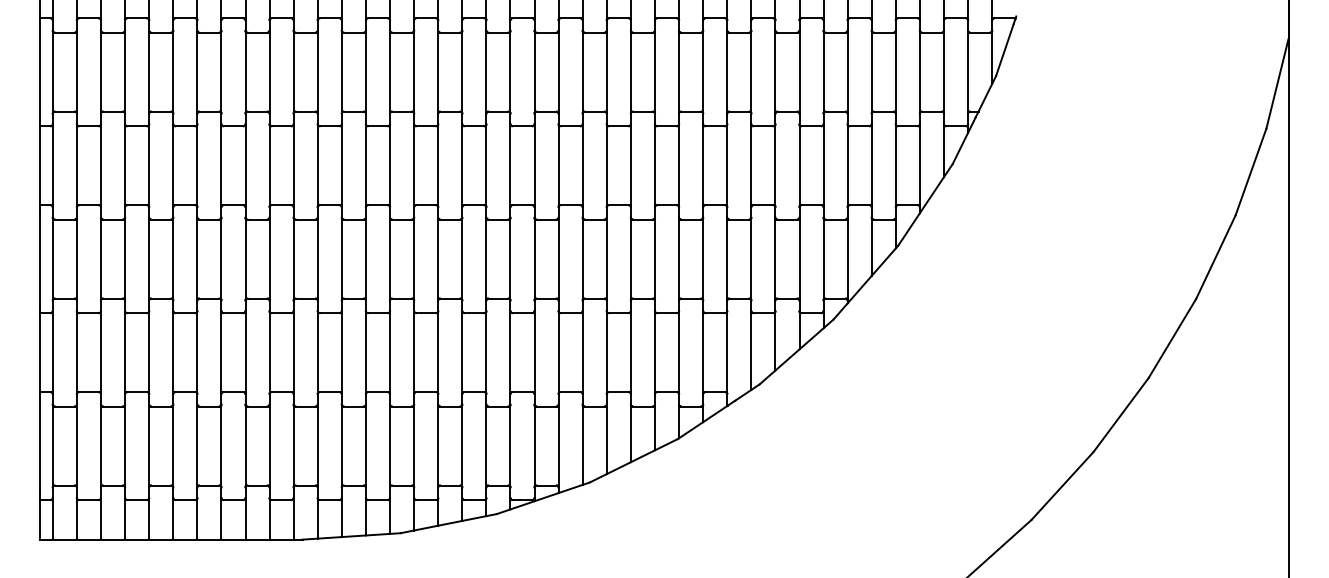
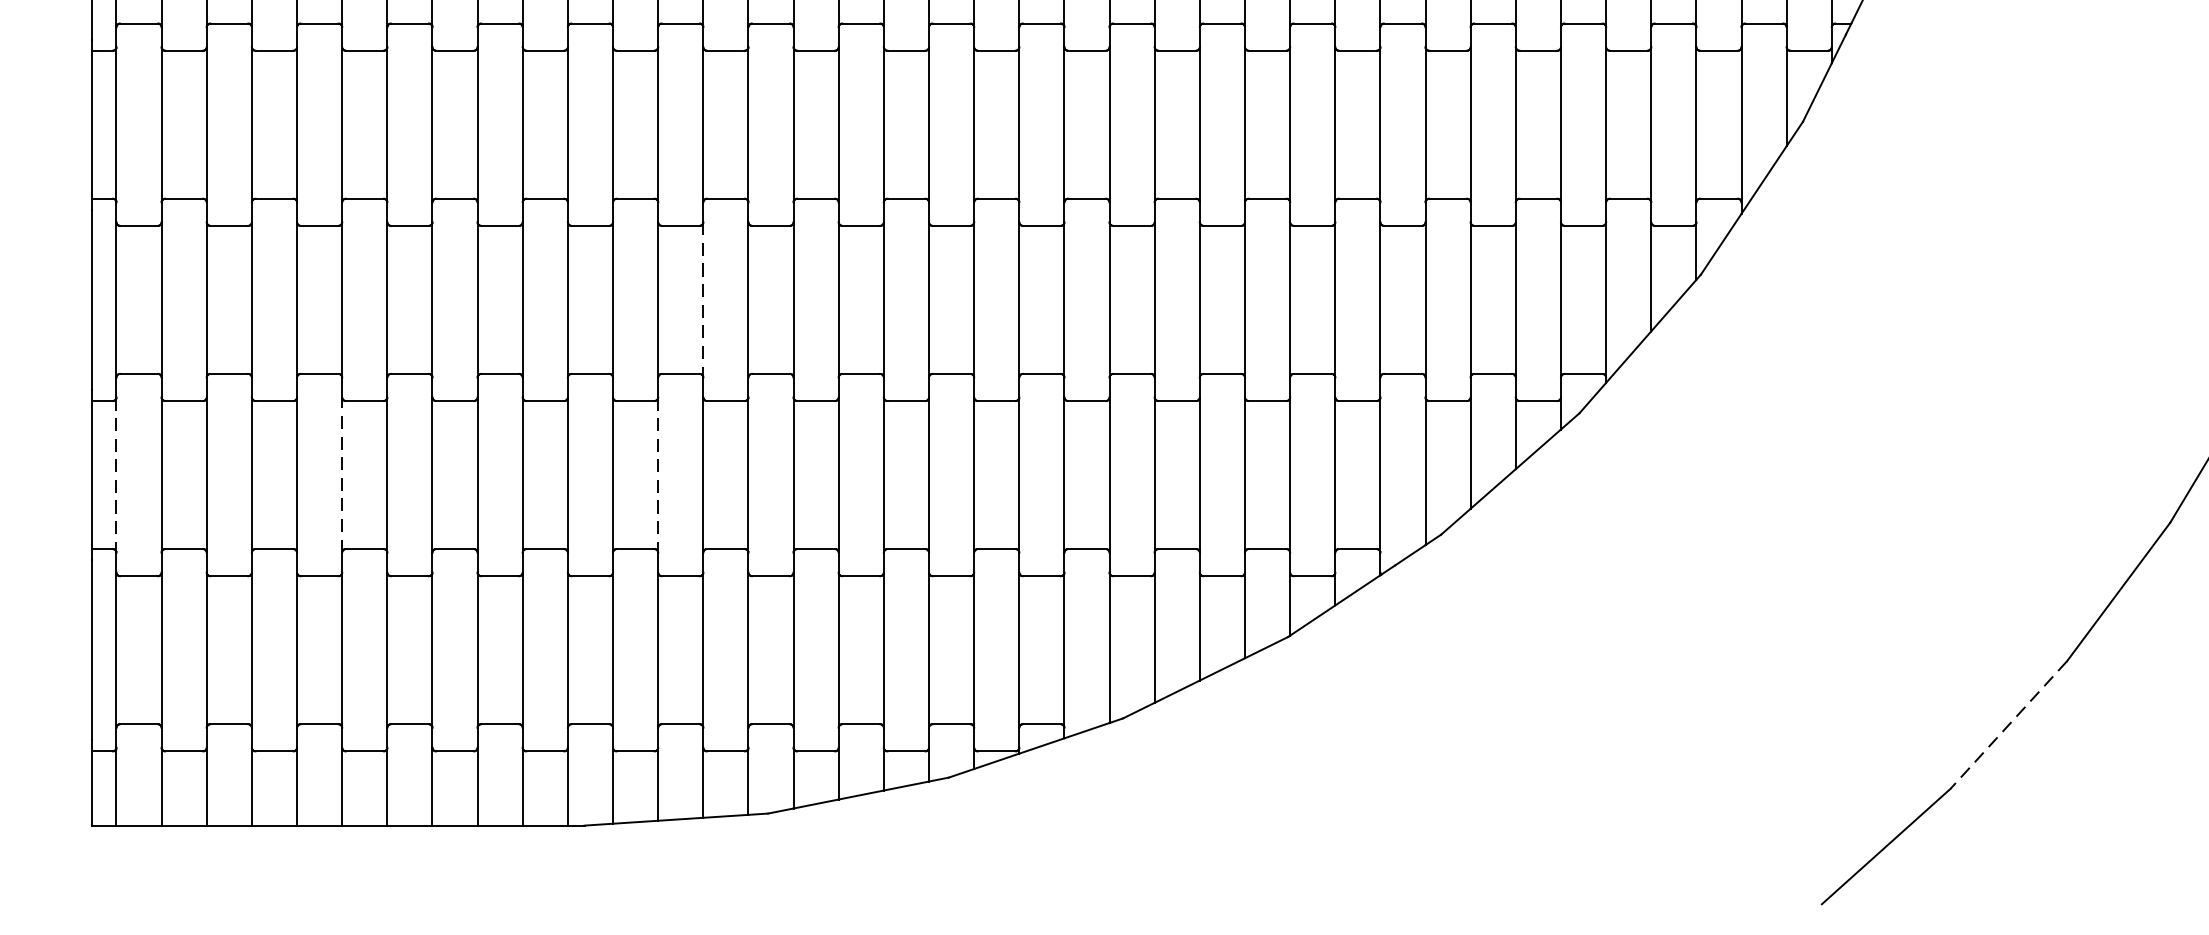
line: (365, 259) -> (702, 300), solid -> dashed
line: (173, 352) -> (342, 474), solid -> dashed
line: (52, 353) -> (115, 476), solid -> dashed
line: (341, 353) -> (657, 476), solid -> dashed
line: (1062, 486) -> (2008, 726), solid -> dashed

